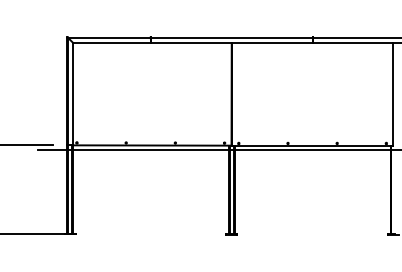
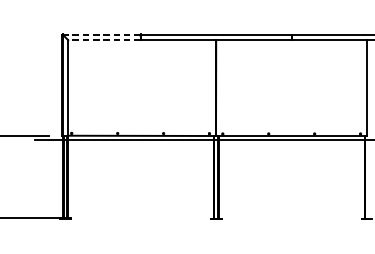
line: (108, 37) -> (101, 35), solid -> dashed
line: (112, 43) -> (104, 40), solid -> dashed

